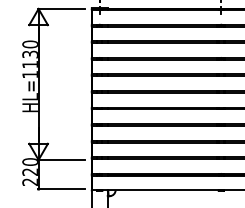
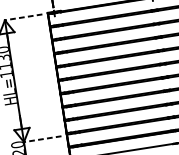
line: (61, 8) -> (23, 17), solid -> dashed
line: (61, 159) -> (42, 138), solid -> dashed

